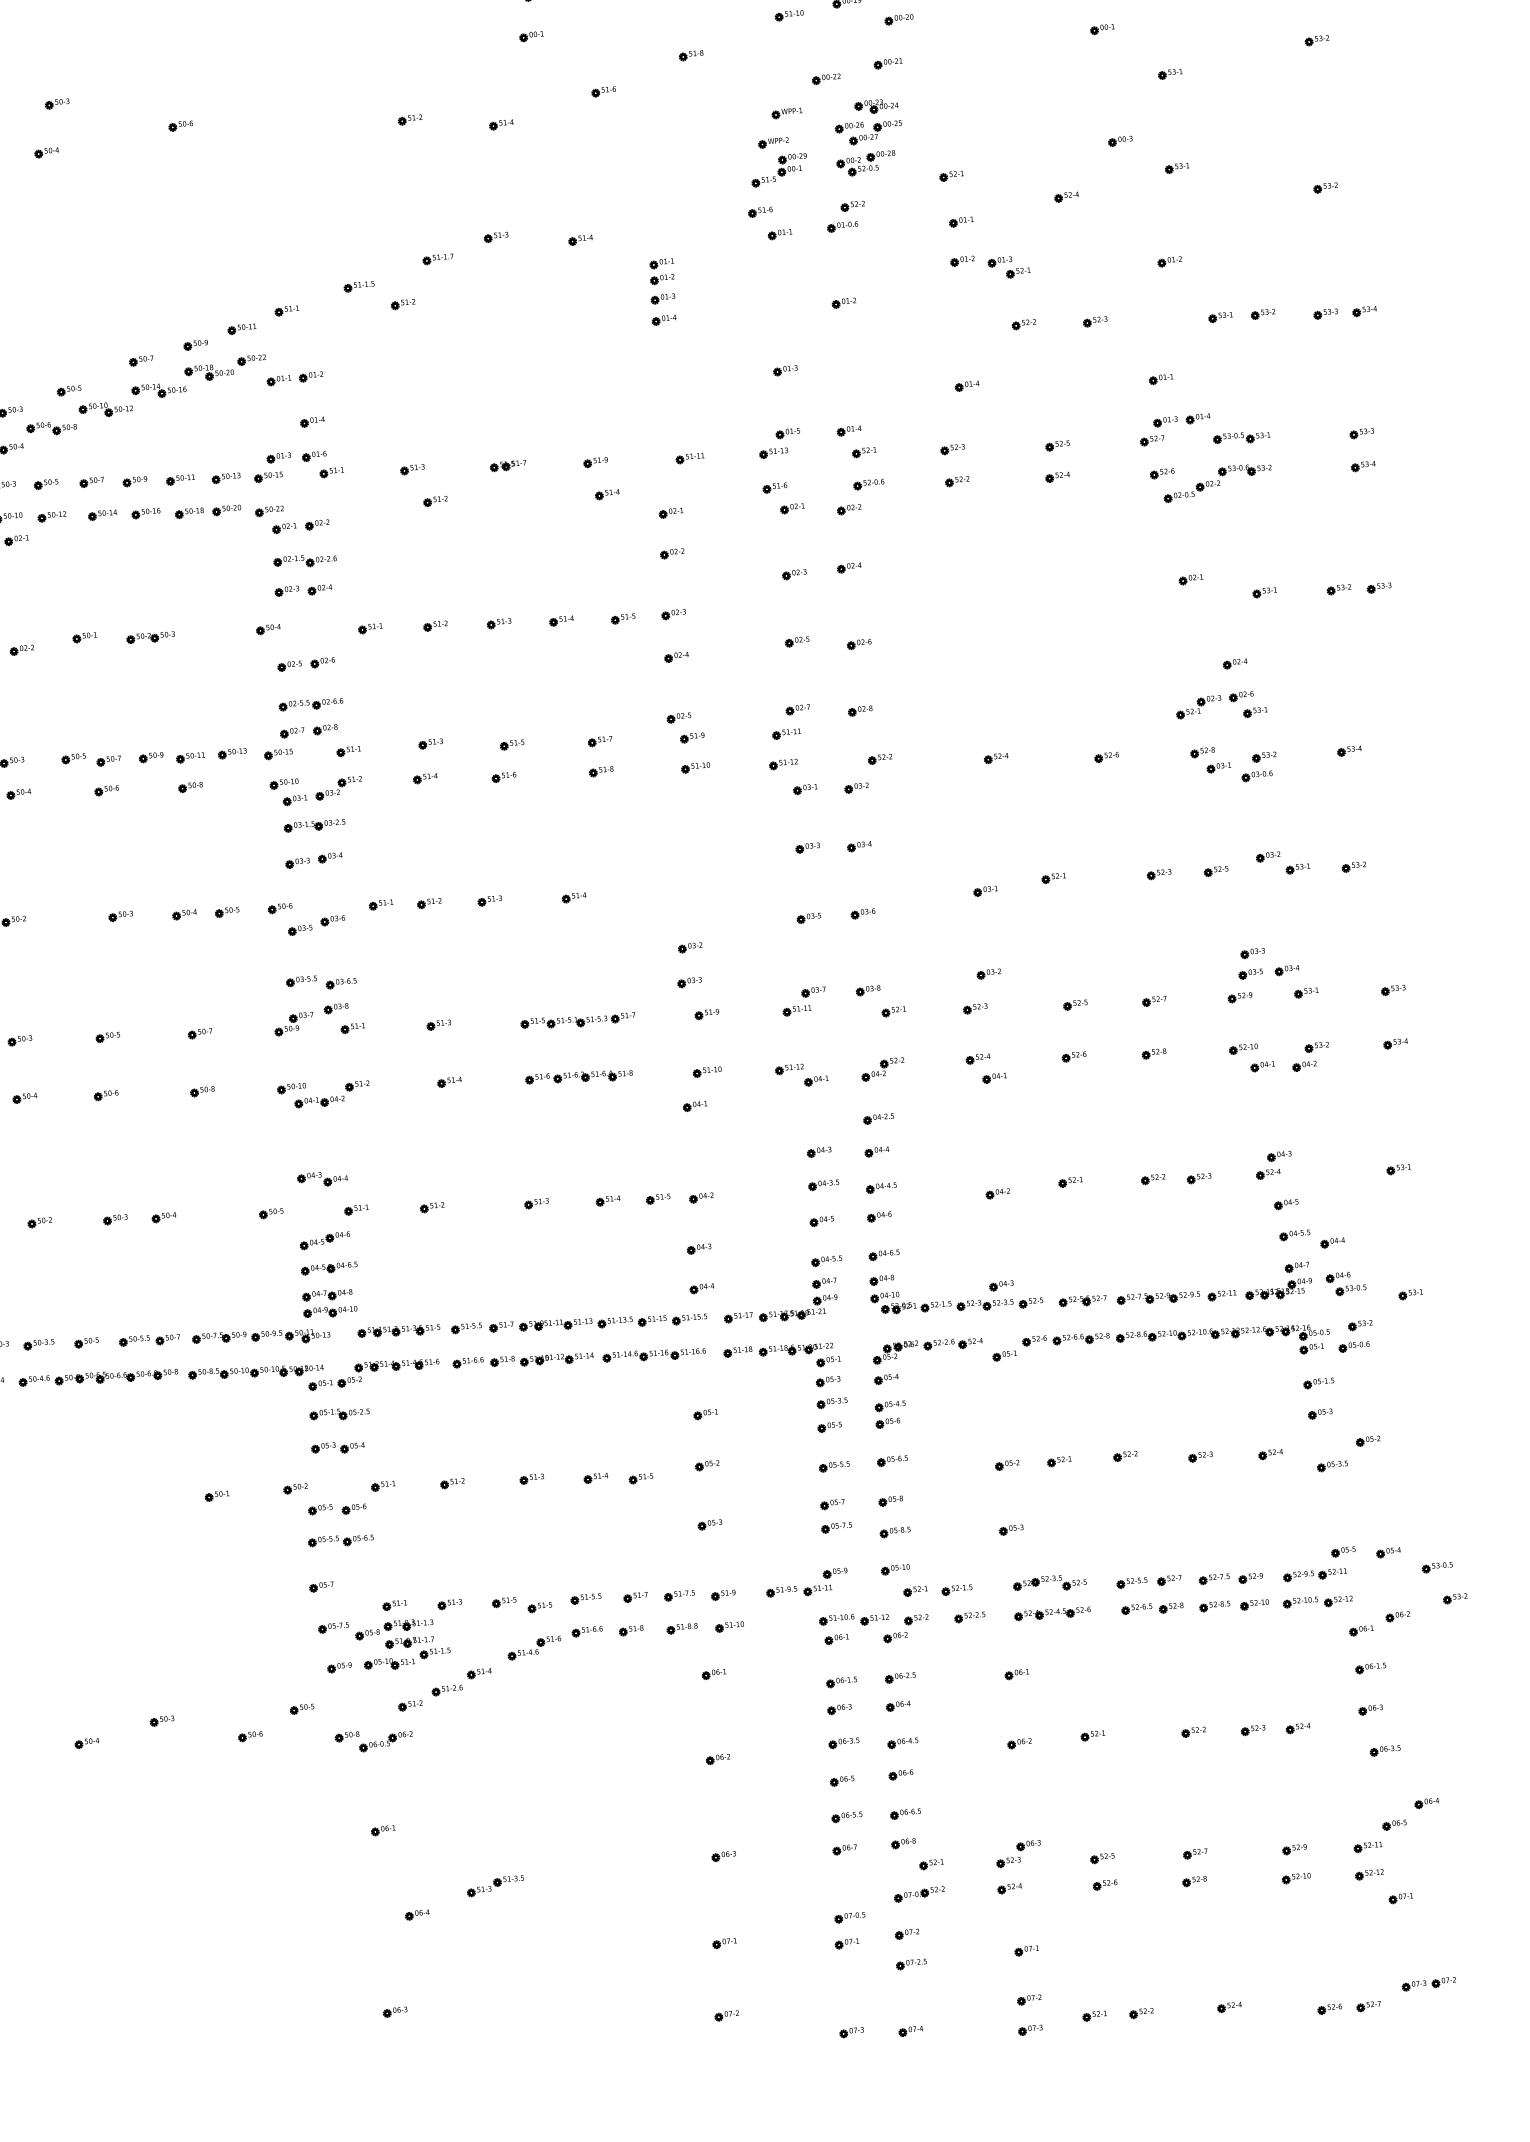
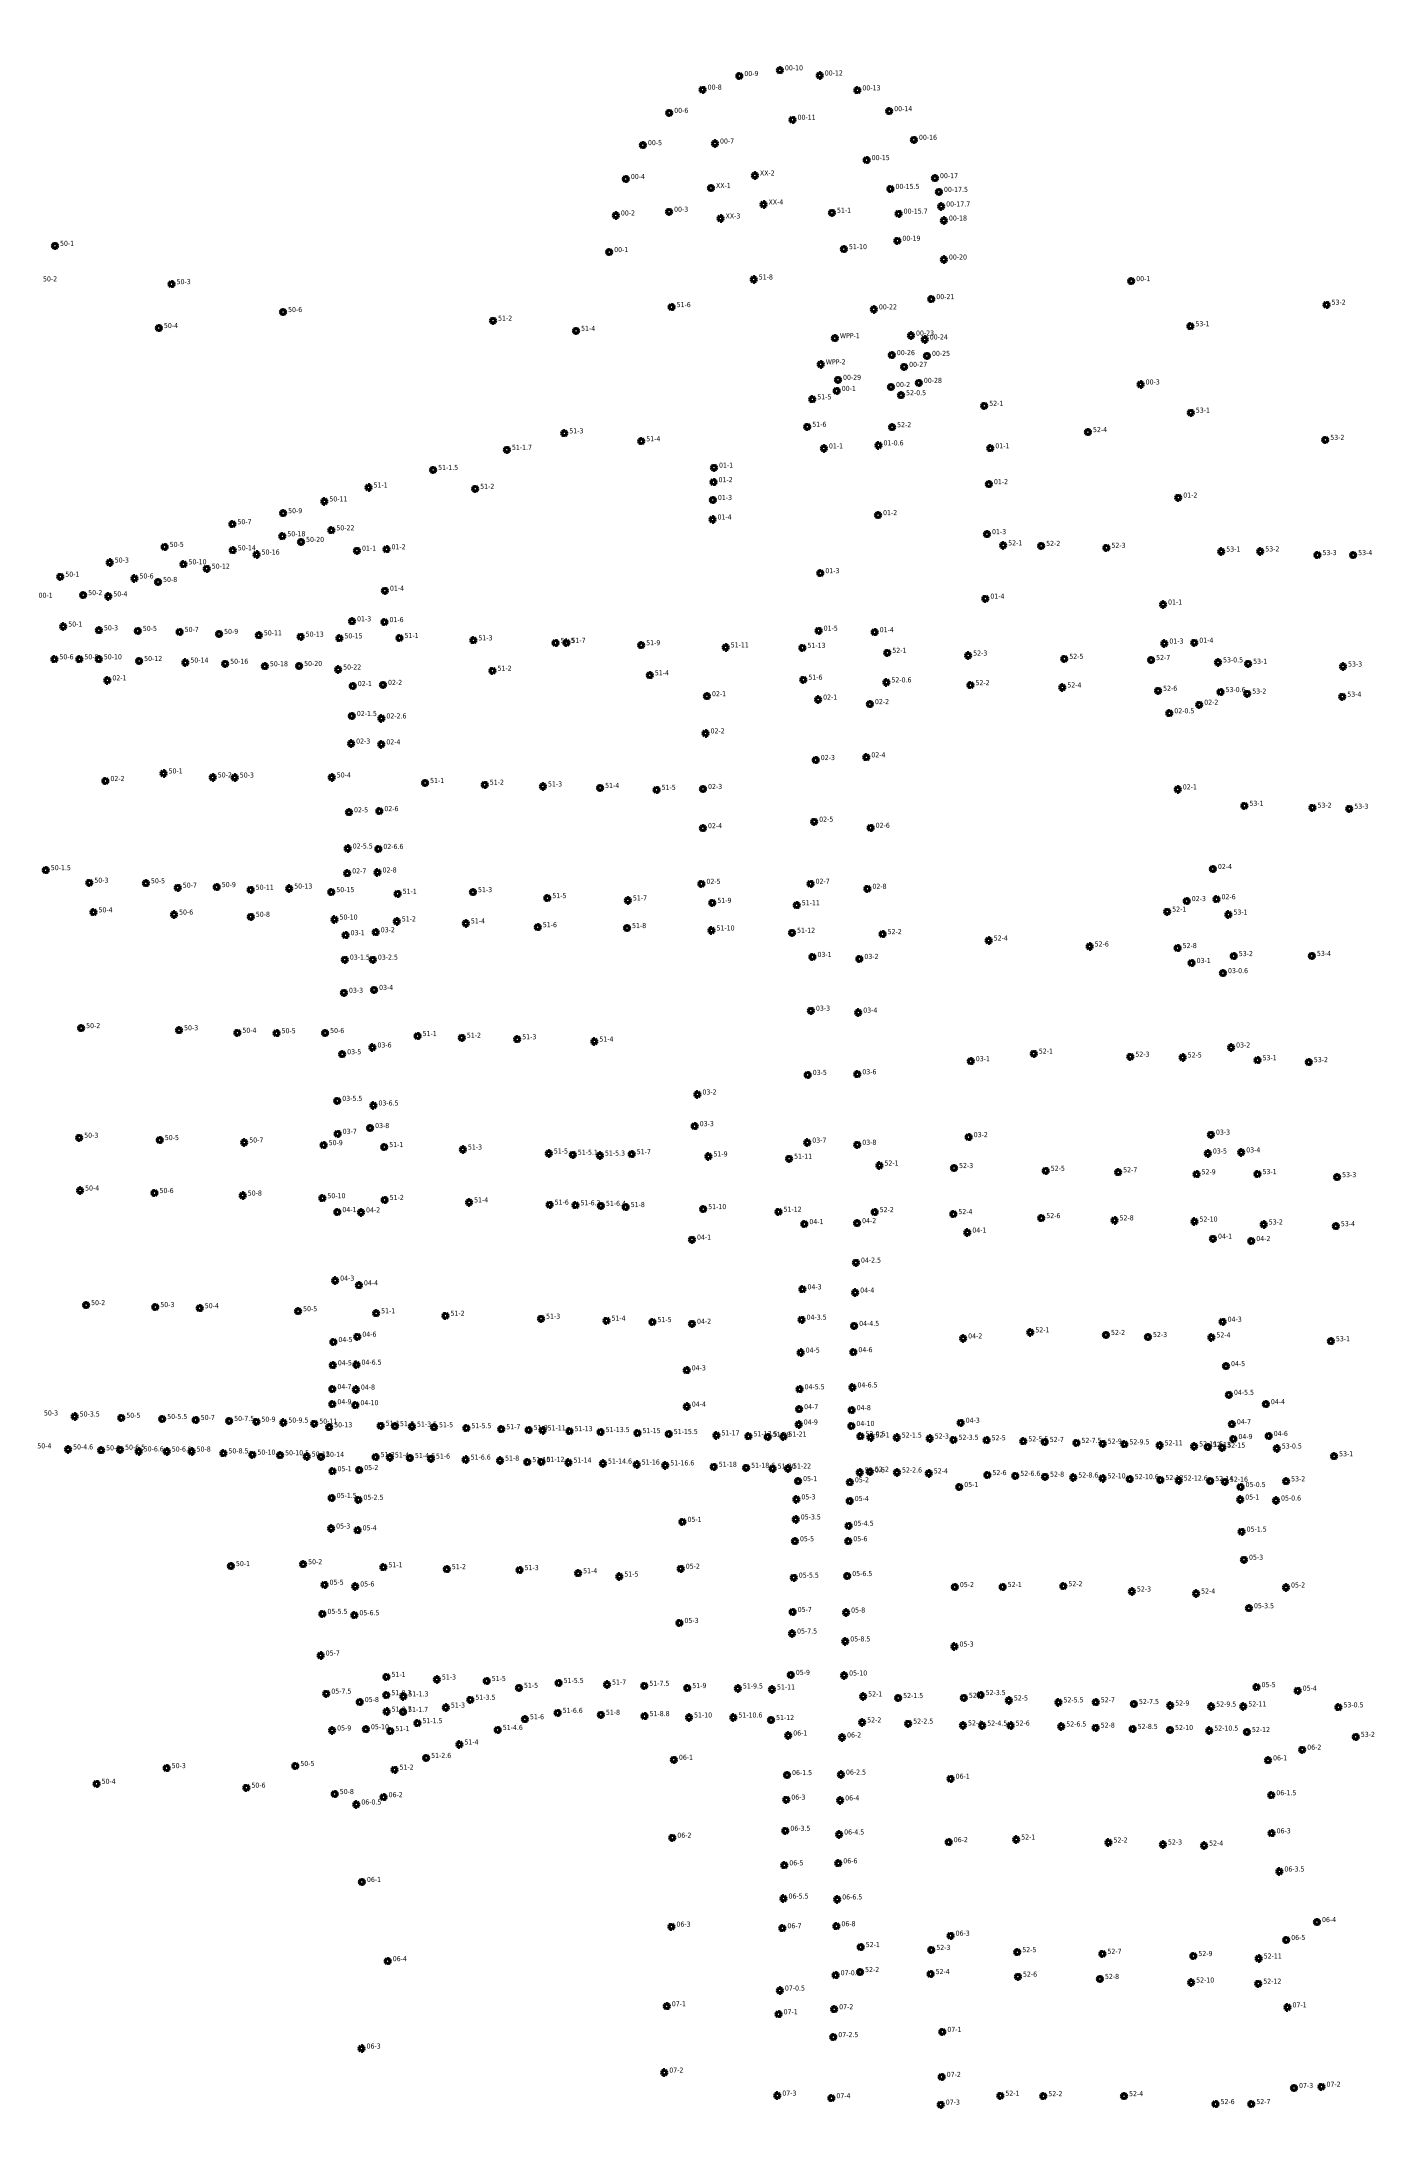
part: (1009, 267) -> (1002, 539), moved
part: (854, 1619) -> (761, 1717), moved
part: (494, 1885) -> (467, 1702), moved

